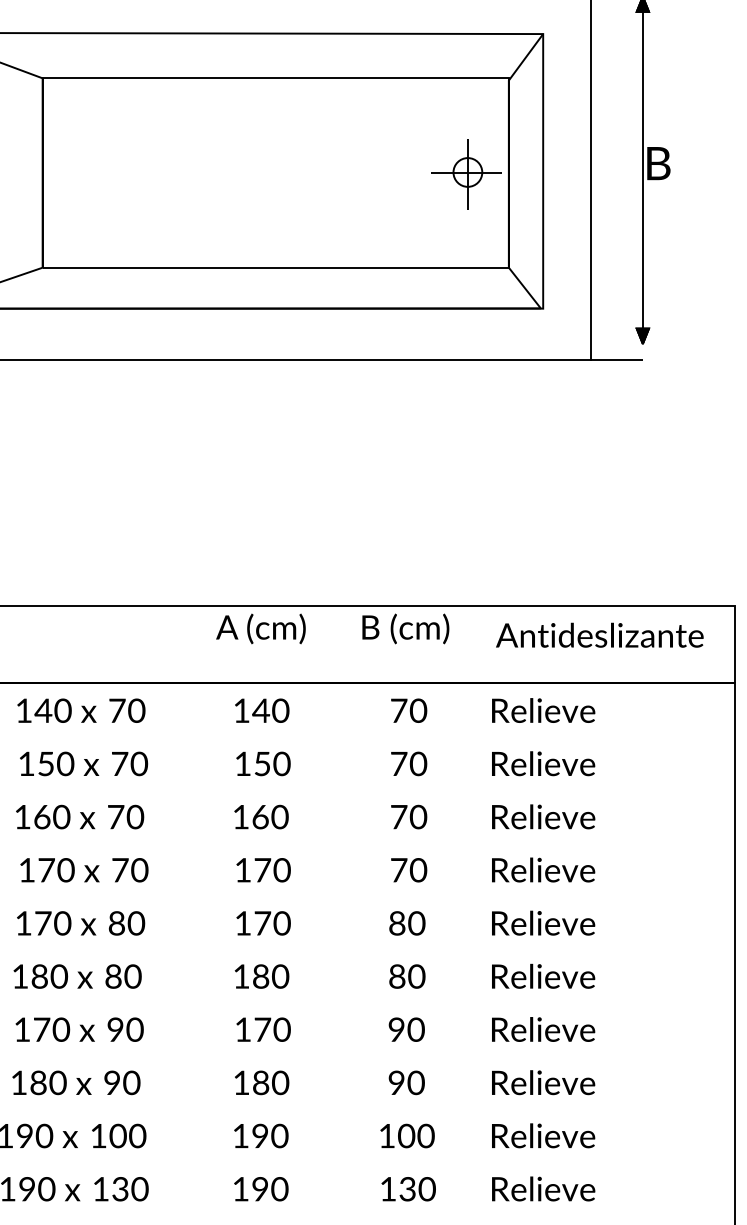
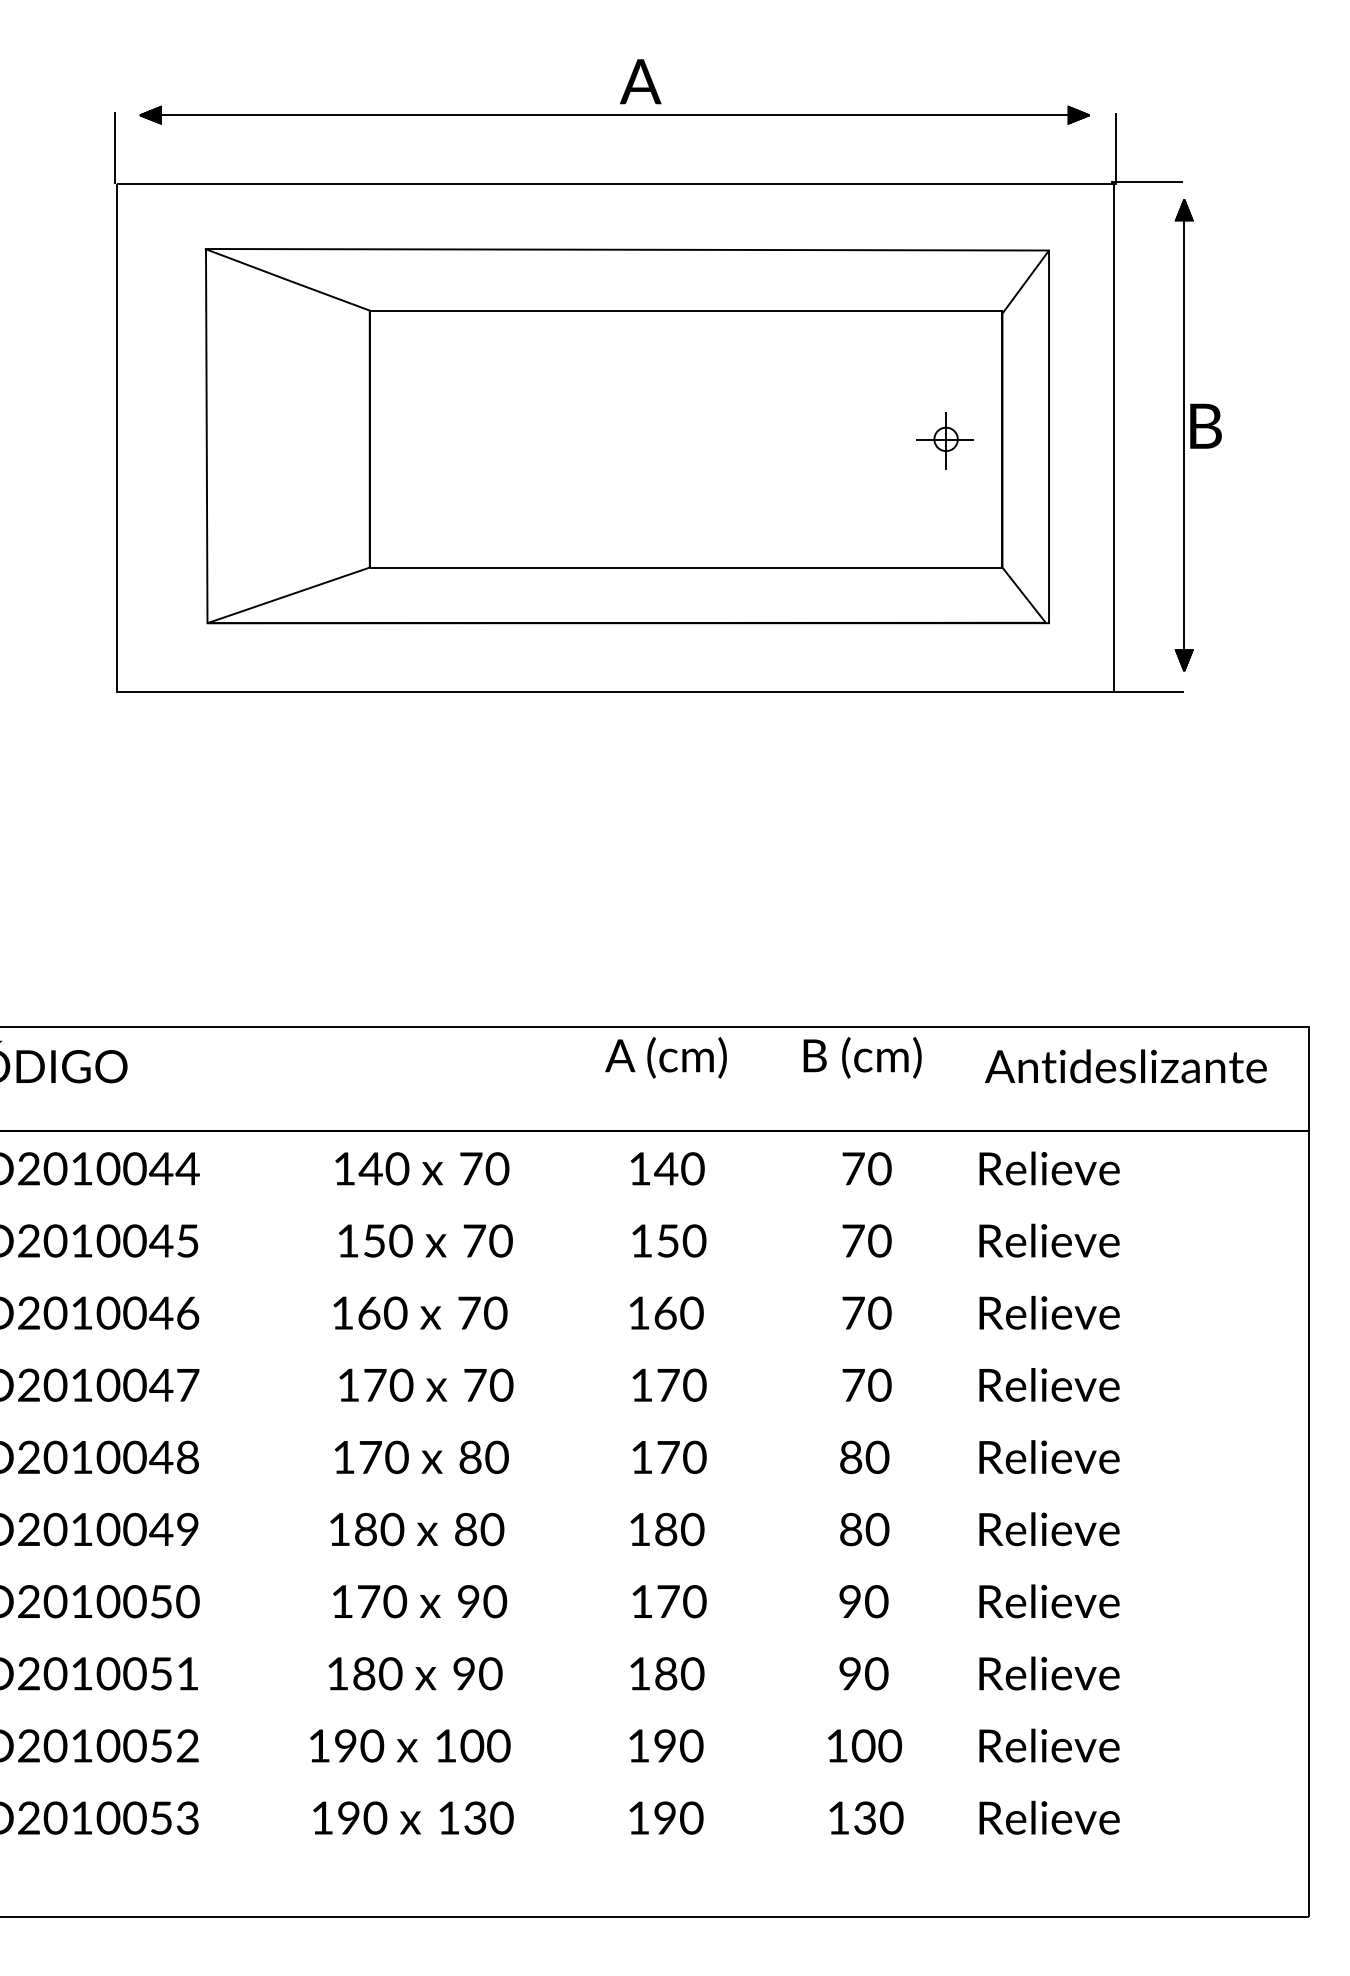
part: (466, 174) -> (944, 440), size x0.6

